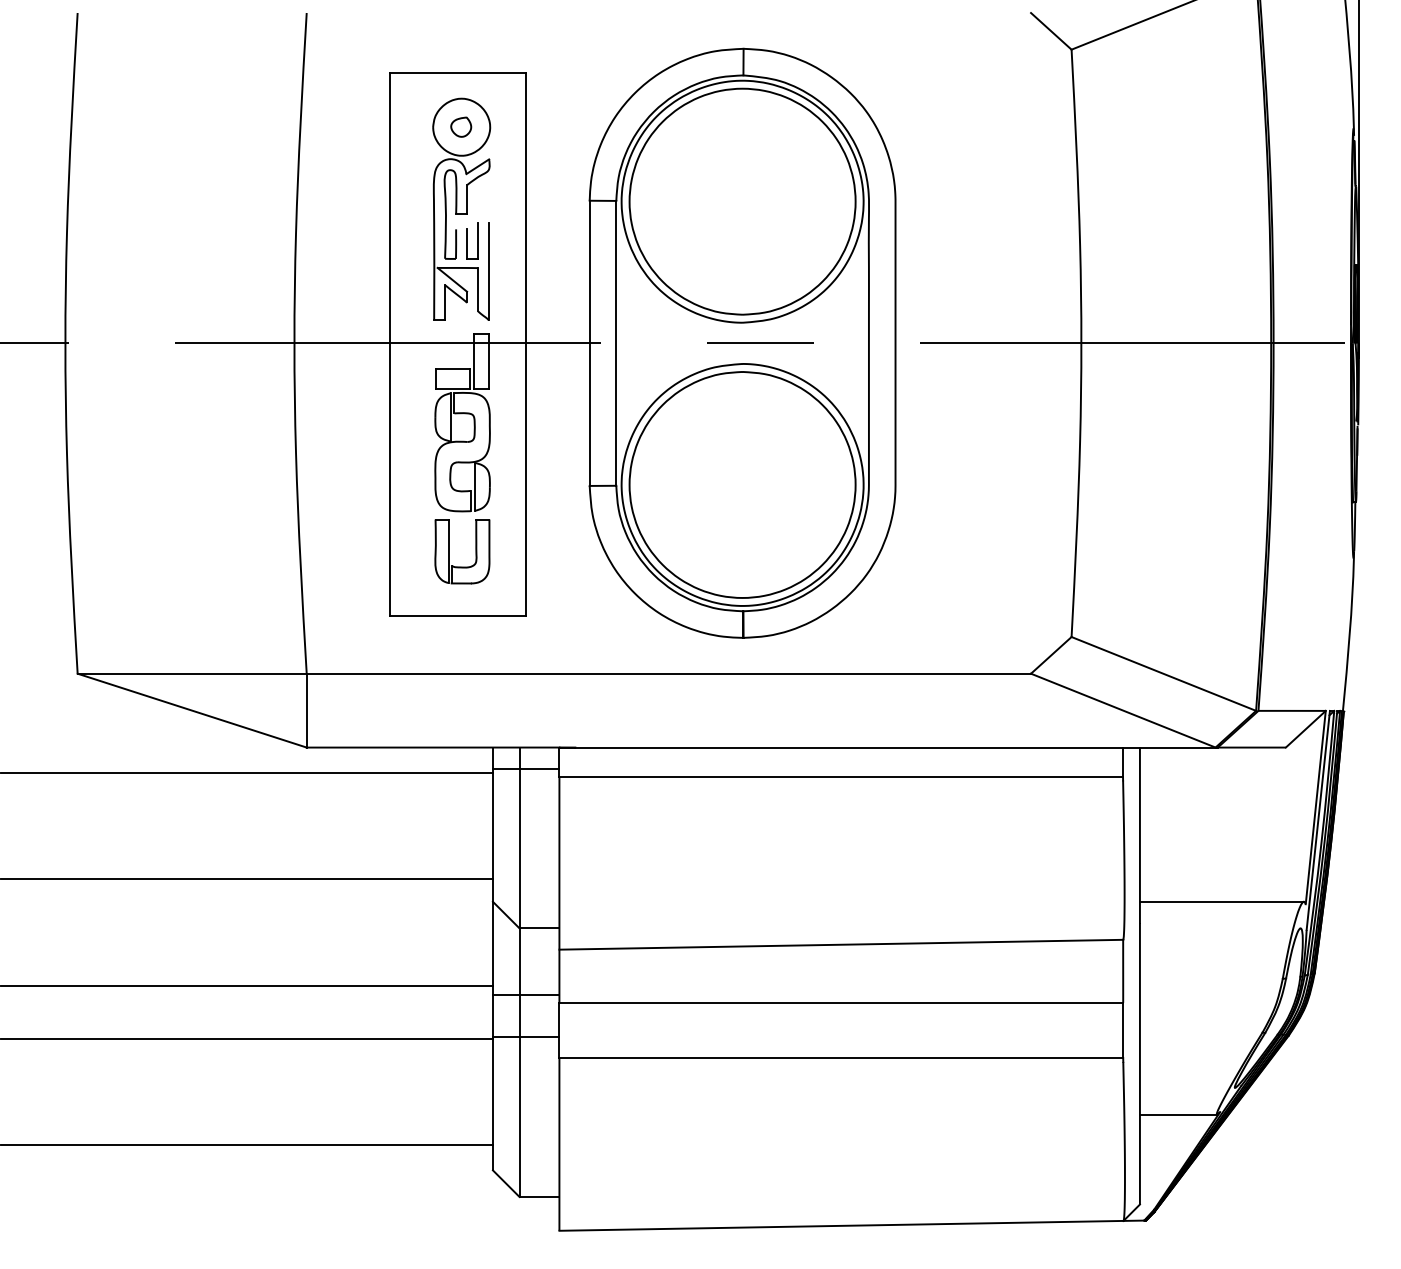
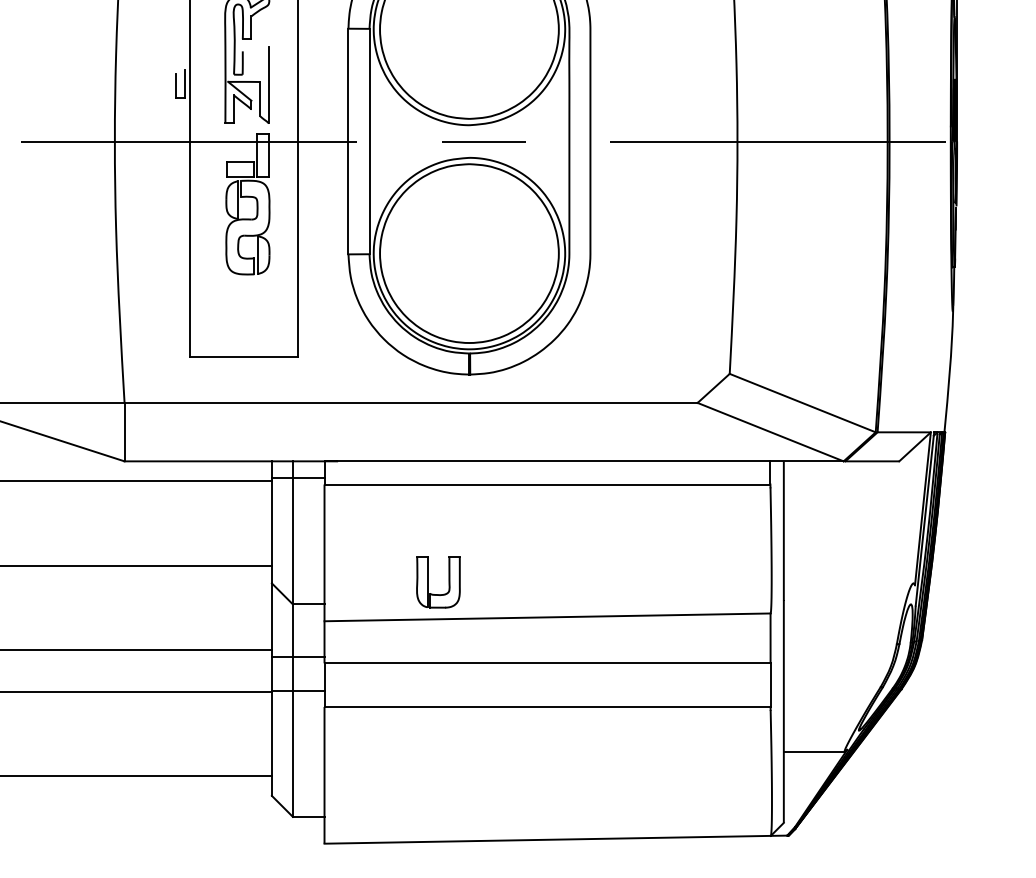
part: (472, 240) -> (180, 83), moved
part: (449, 551) -> (428, 582), moved
line: (1221, 901) -> (848, 583), removed

